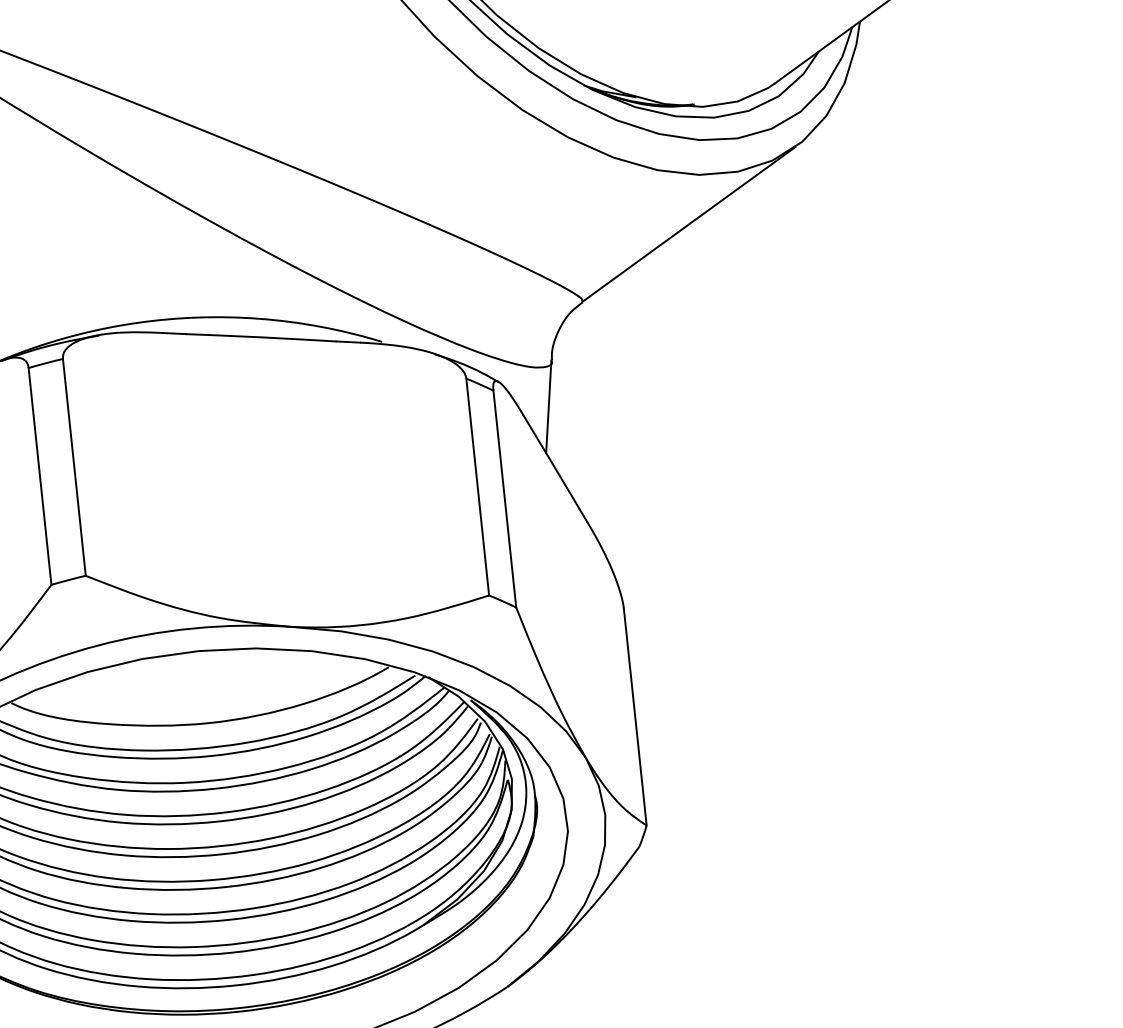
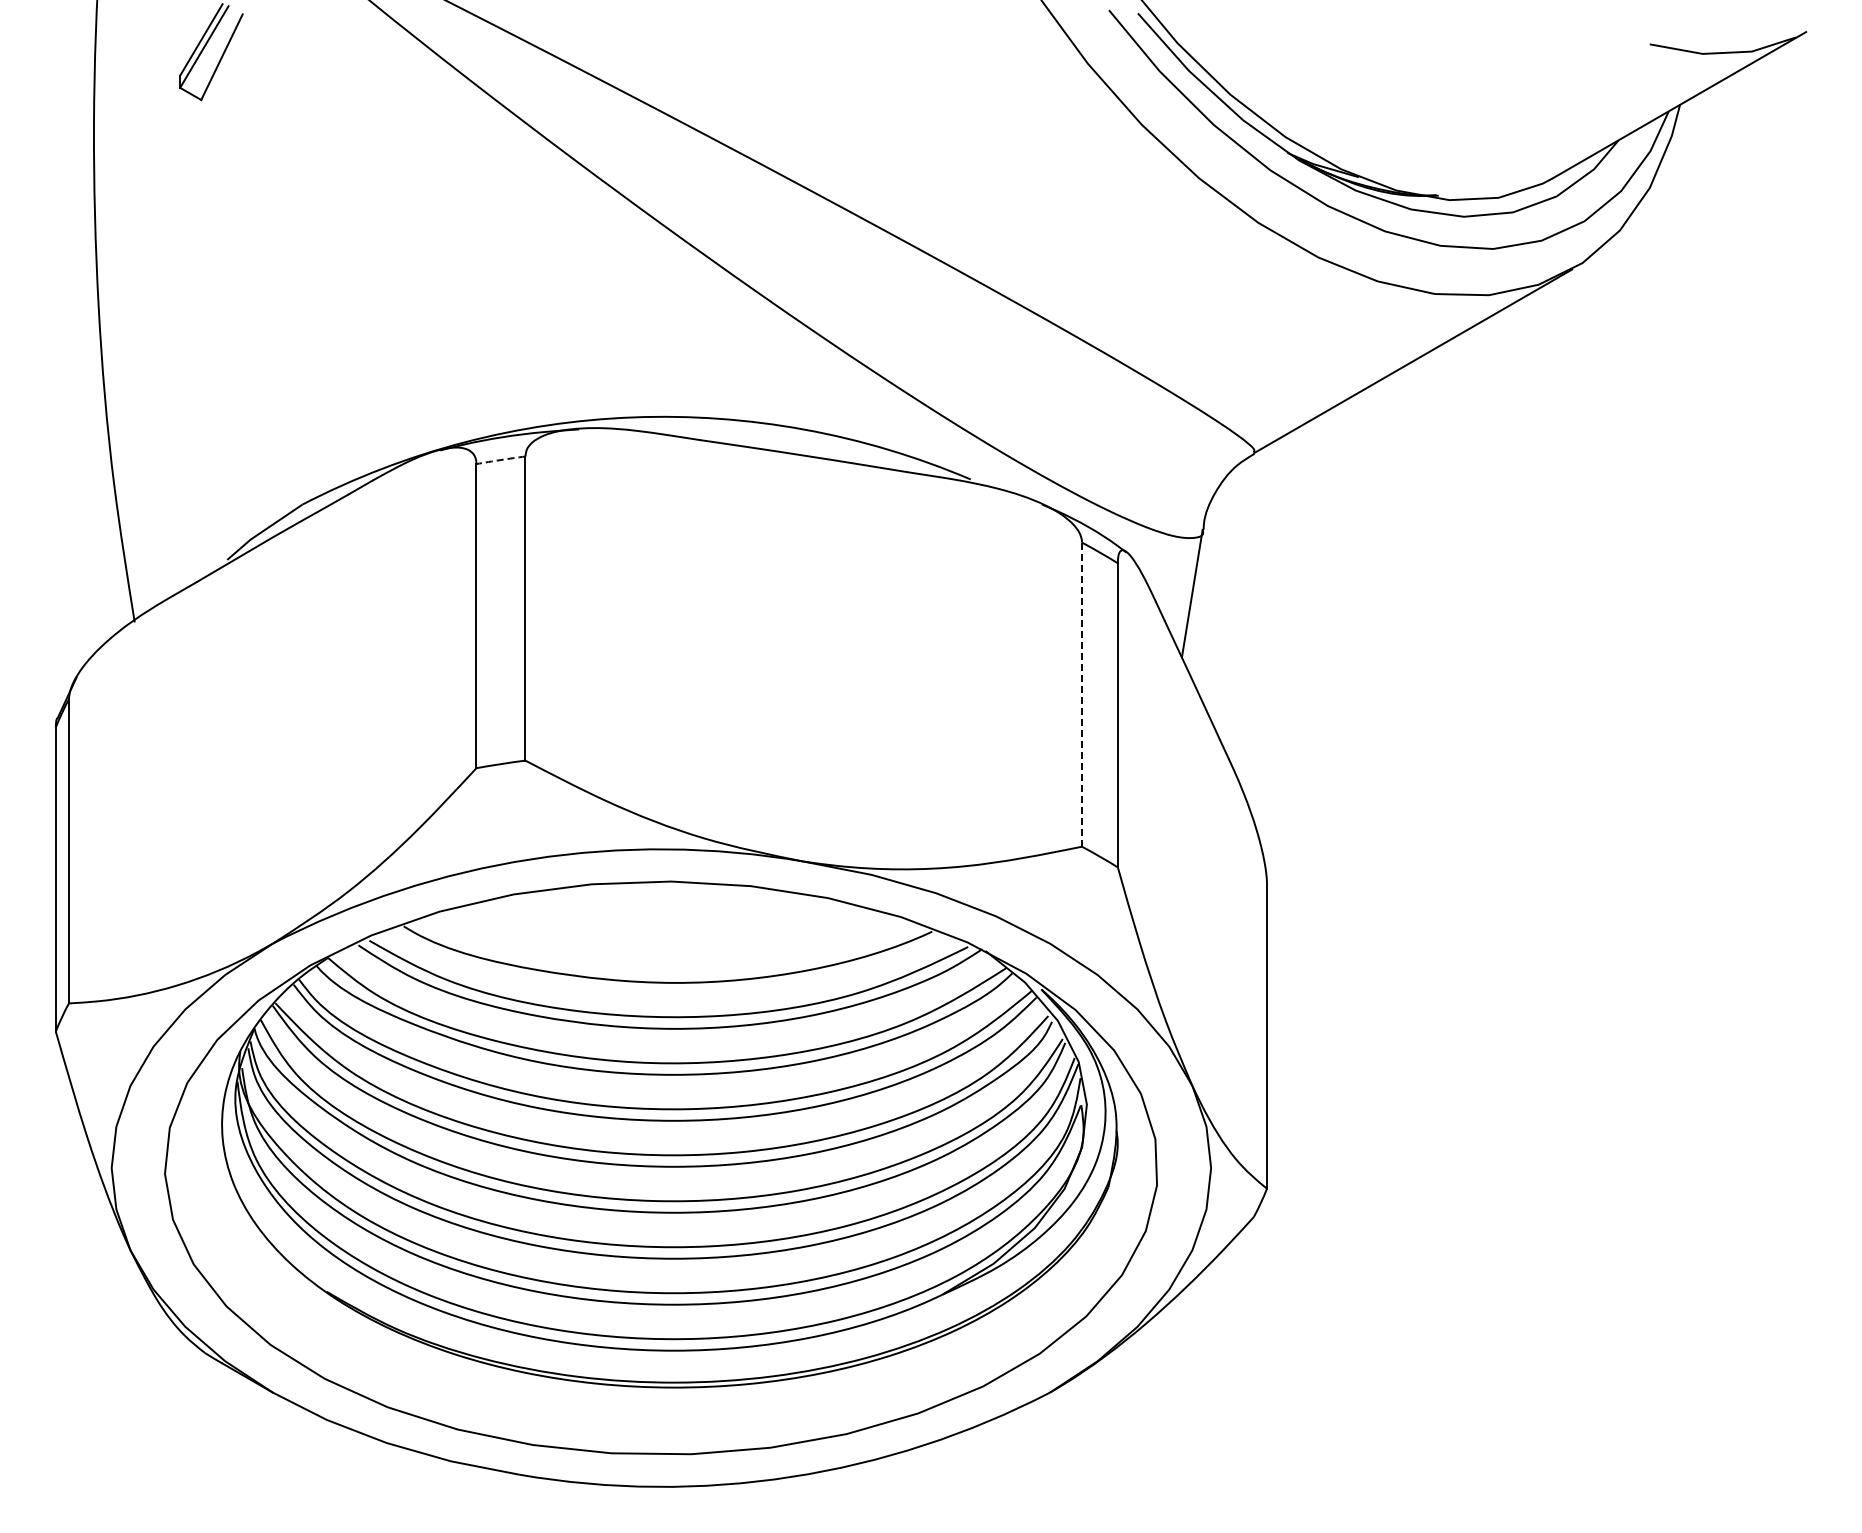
arc: (45, 363) -> (500, 460), solid -> dashed
line: (478, 486) -> (1082, 694), solid -> dashed

